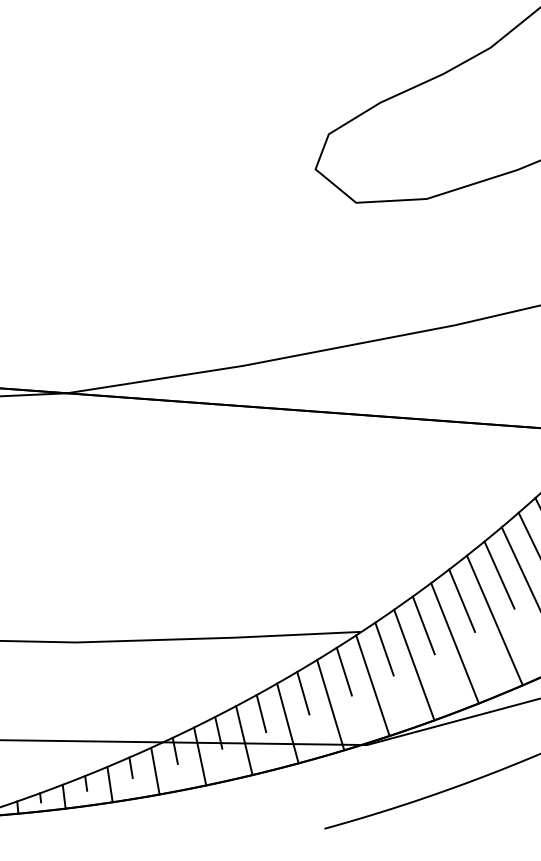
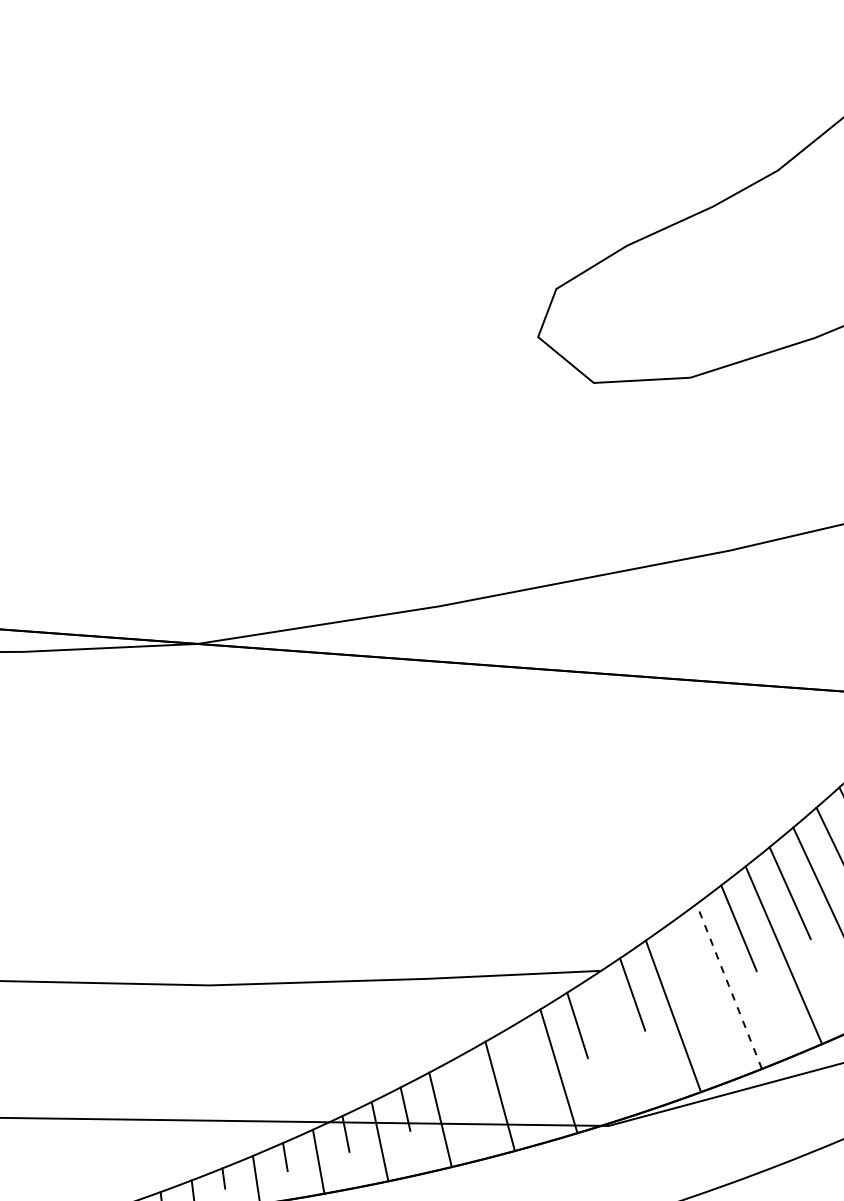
line: (423, 625) -> (686, 961), removed
line: (455, 643) -> (729, 986), solid -> dashed
line: (372, 685) -> (616, 1044), removed
line: (303, 692) -> (521, 1054), removed
line: (261, 713) -> (463, 1082), removed

